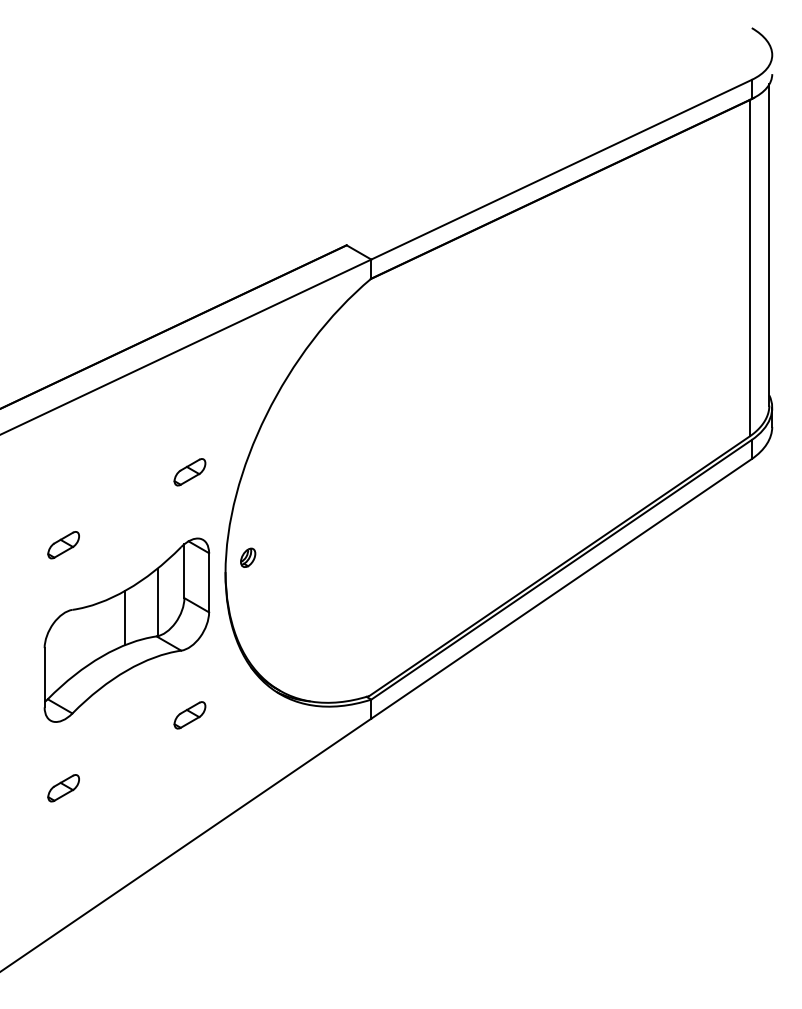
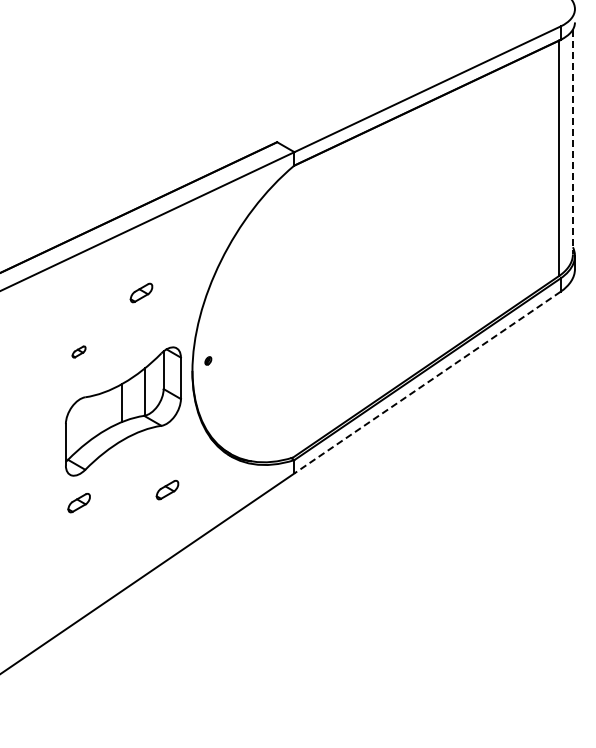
line: (768, 245) -> (572, 142), solid -> dashed
part: (189, 471) -> (141, 292), moved
part: (62, 544) -> (78, 351), size x0.6
part: (248, 557) -> (208, 360), size x0.6
line: (561, 588) -> (427, 382), solid -> dashed
part: (189, 715) -> (167, 490), moved
part: (62, 788) -> (78, 503), moved

